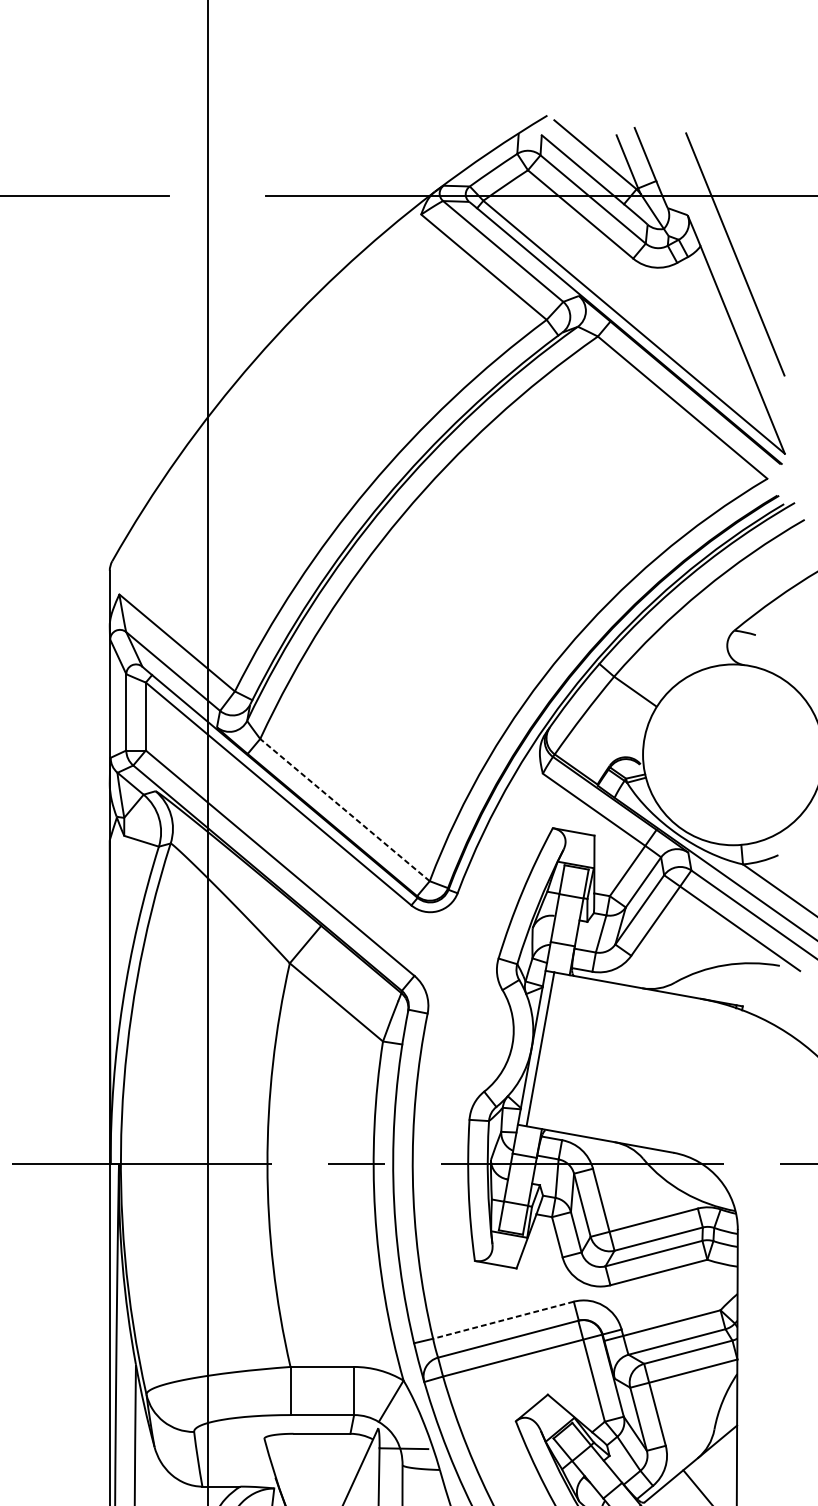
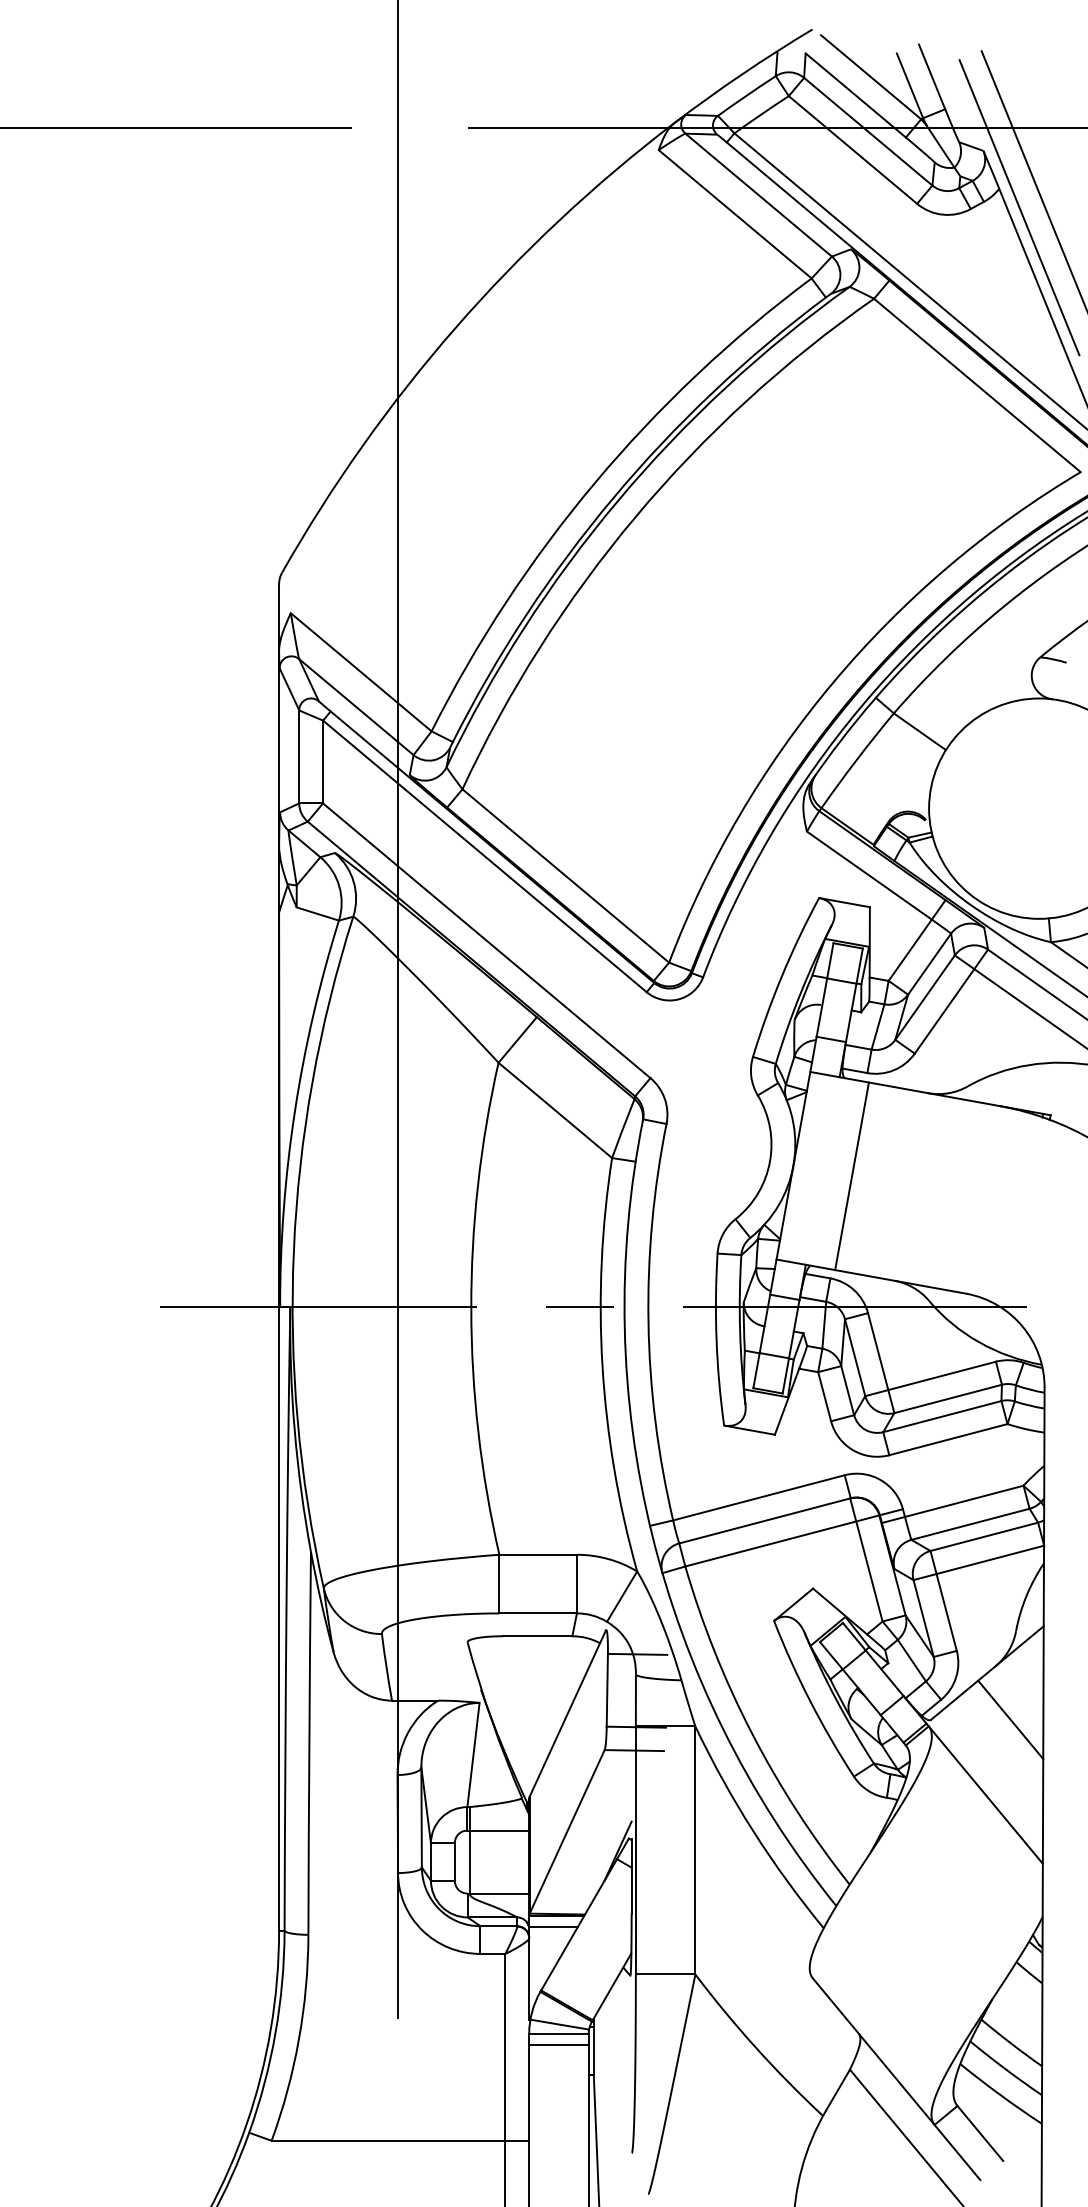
line: (717, 261) -> (1019, 207), added
line: (344, 810) -> (565, 876), dashed -> solid
line: (540, 1049) -> (851, 1176), moved
line: (503, 1319) -> (758, 1497), dashed -> solid

